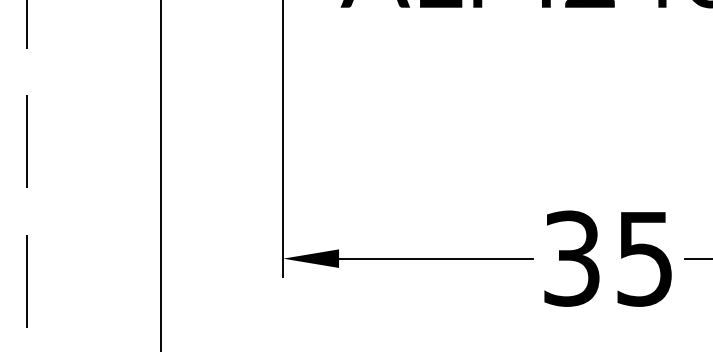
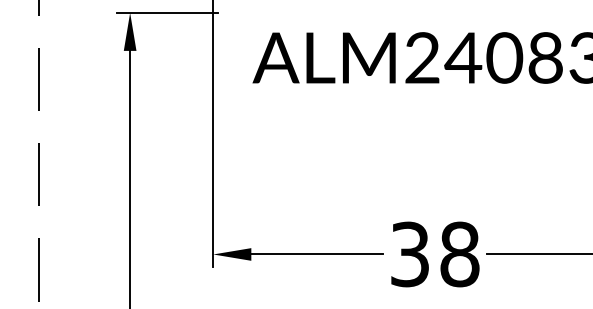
text: (644, 258) -> (459, 254), 35 -> 38

